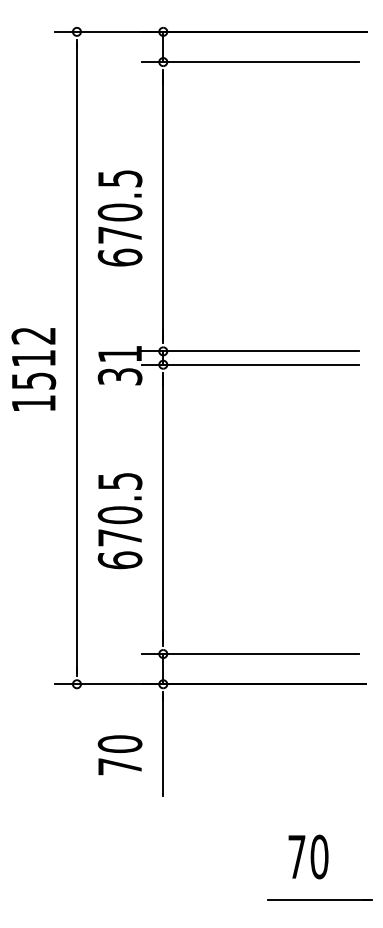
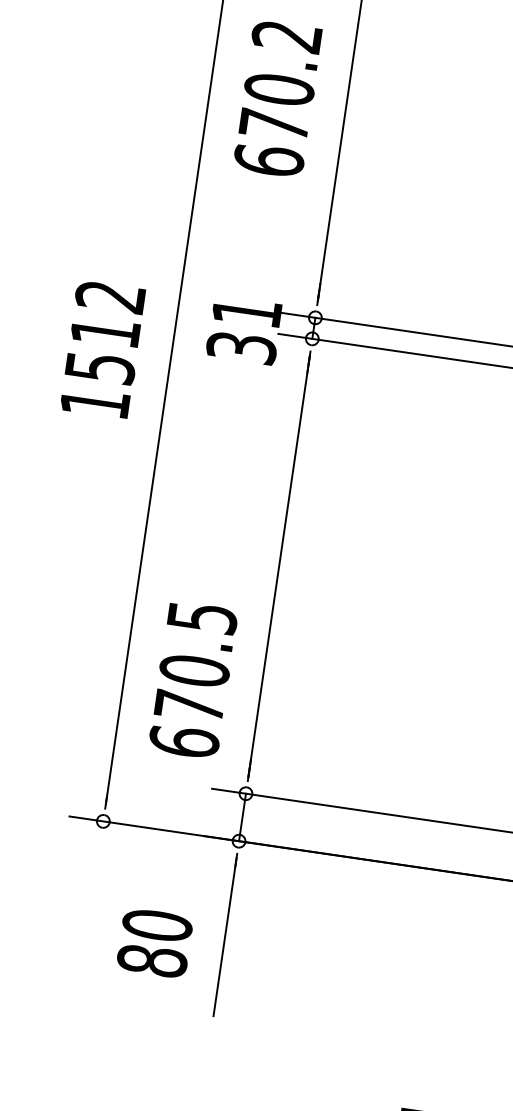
text: (119, 178) -> (286, 35), 670.5 -> 670.2
text: (33, 369) -> (102, 349), moved
text: (119, 521) -> (192, 680), moved
text: (119, 766) -> (151, 960), 70 -> 80

